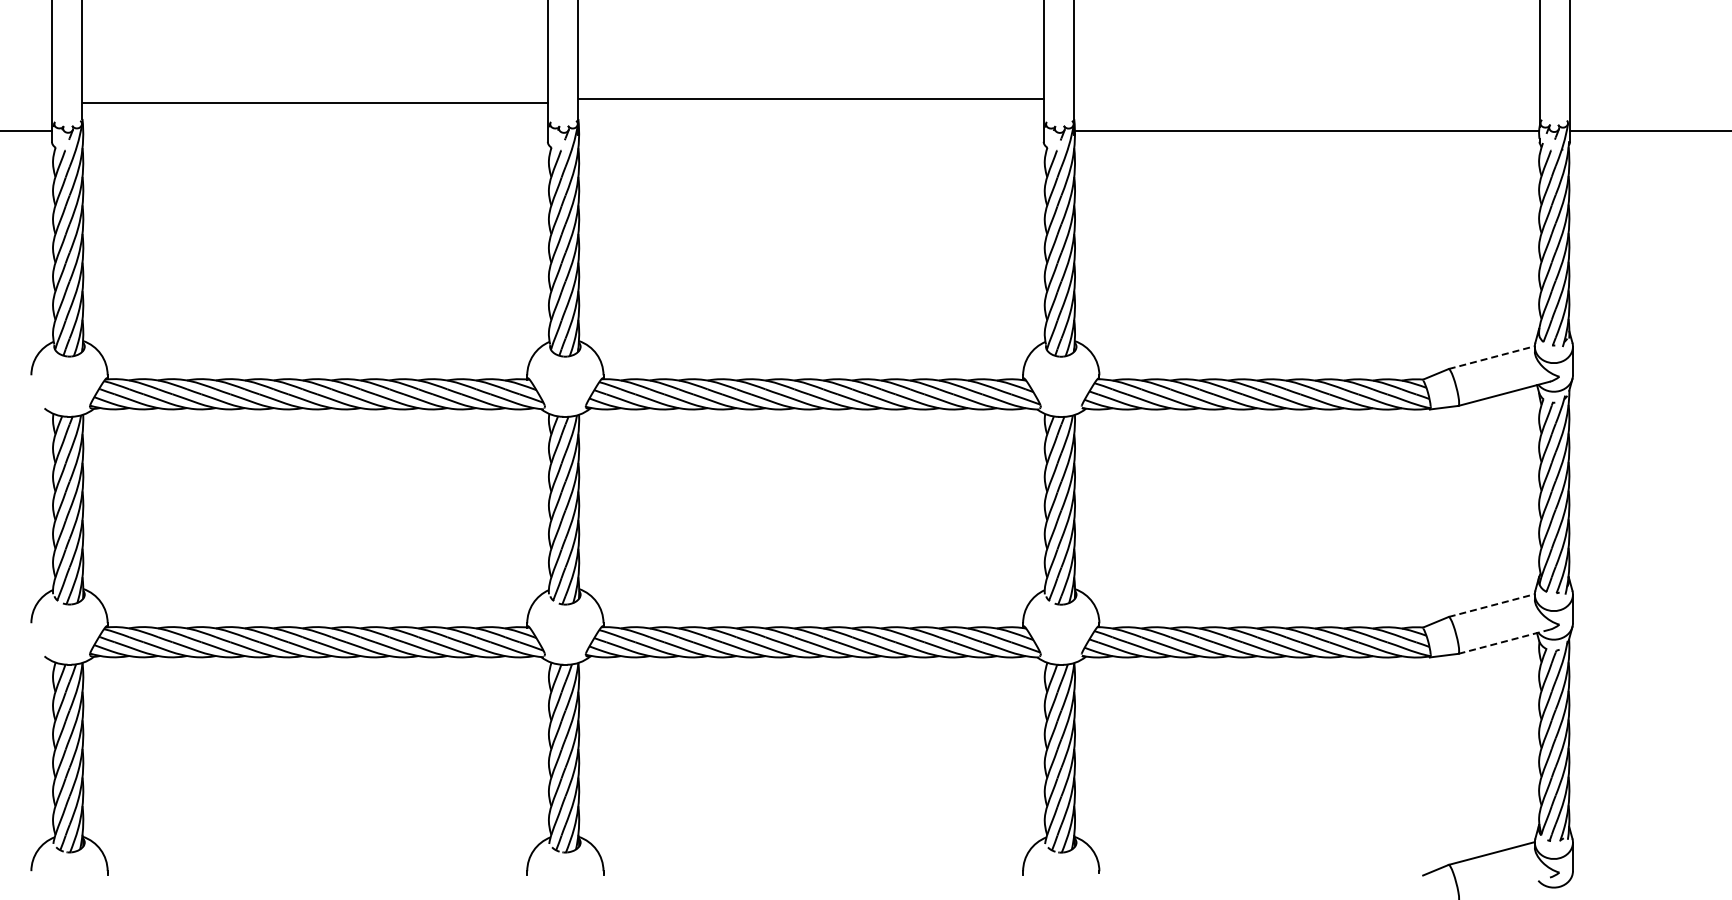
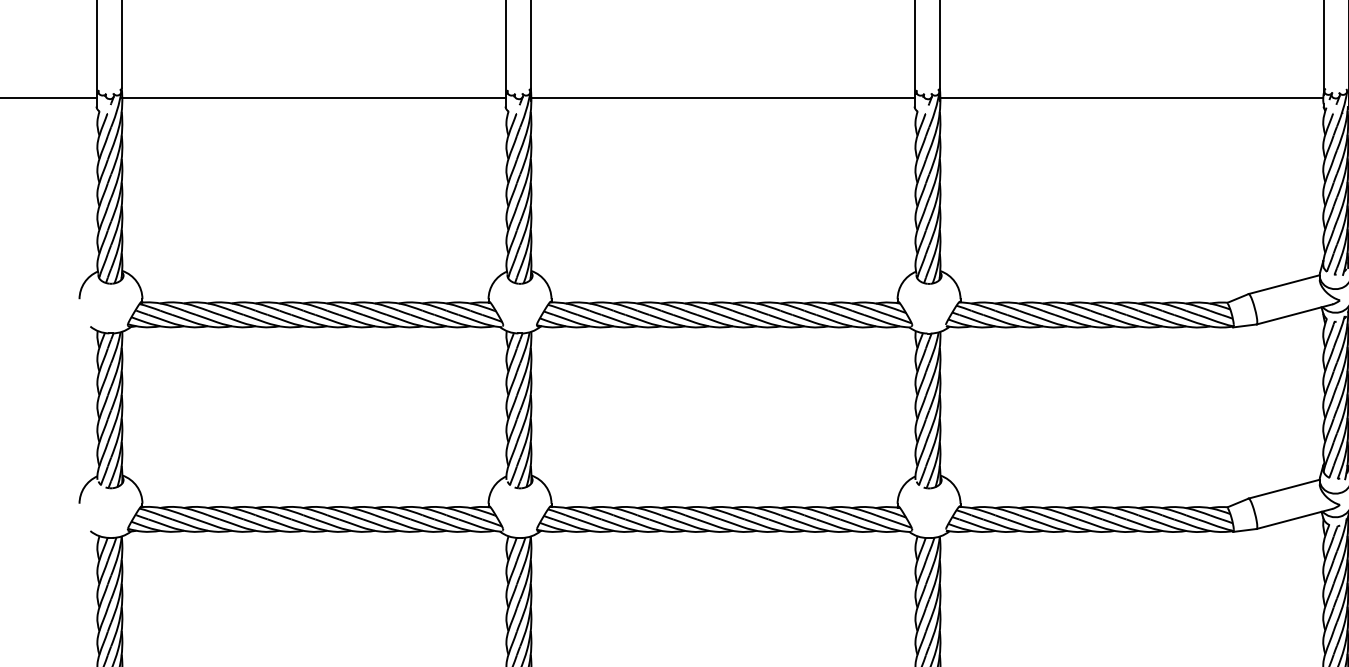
line: (811, 99) -> (723, 98), moved
line: (315, 103) -> (313, 98), moved
line: (1491, 357) -> (1283, 284), dashed -> solid
line: (1491, 605) -> (1283, 489), dashed -> solid
line: (1504, 641) -> (1294, 518), dashed -> solid

